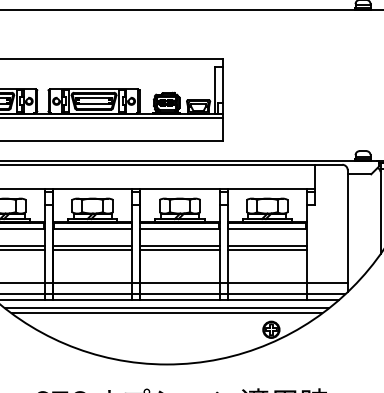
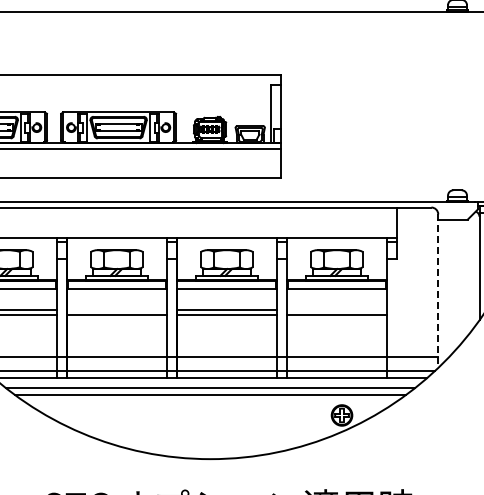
line: (347, 231) -> (438, 291), solid -> dashed
line: (92, 245) -> (116, 309), removed
line: (267, 245) -> (336, 309), removed

